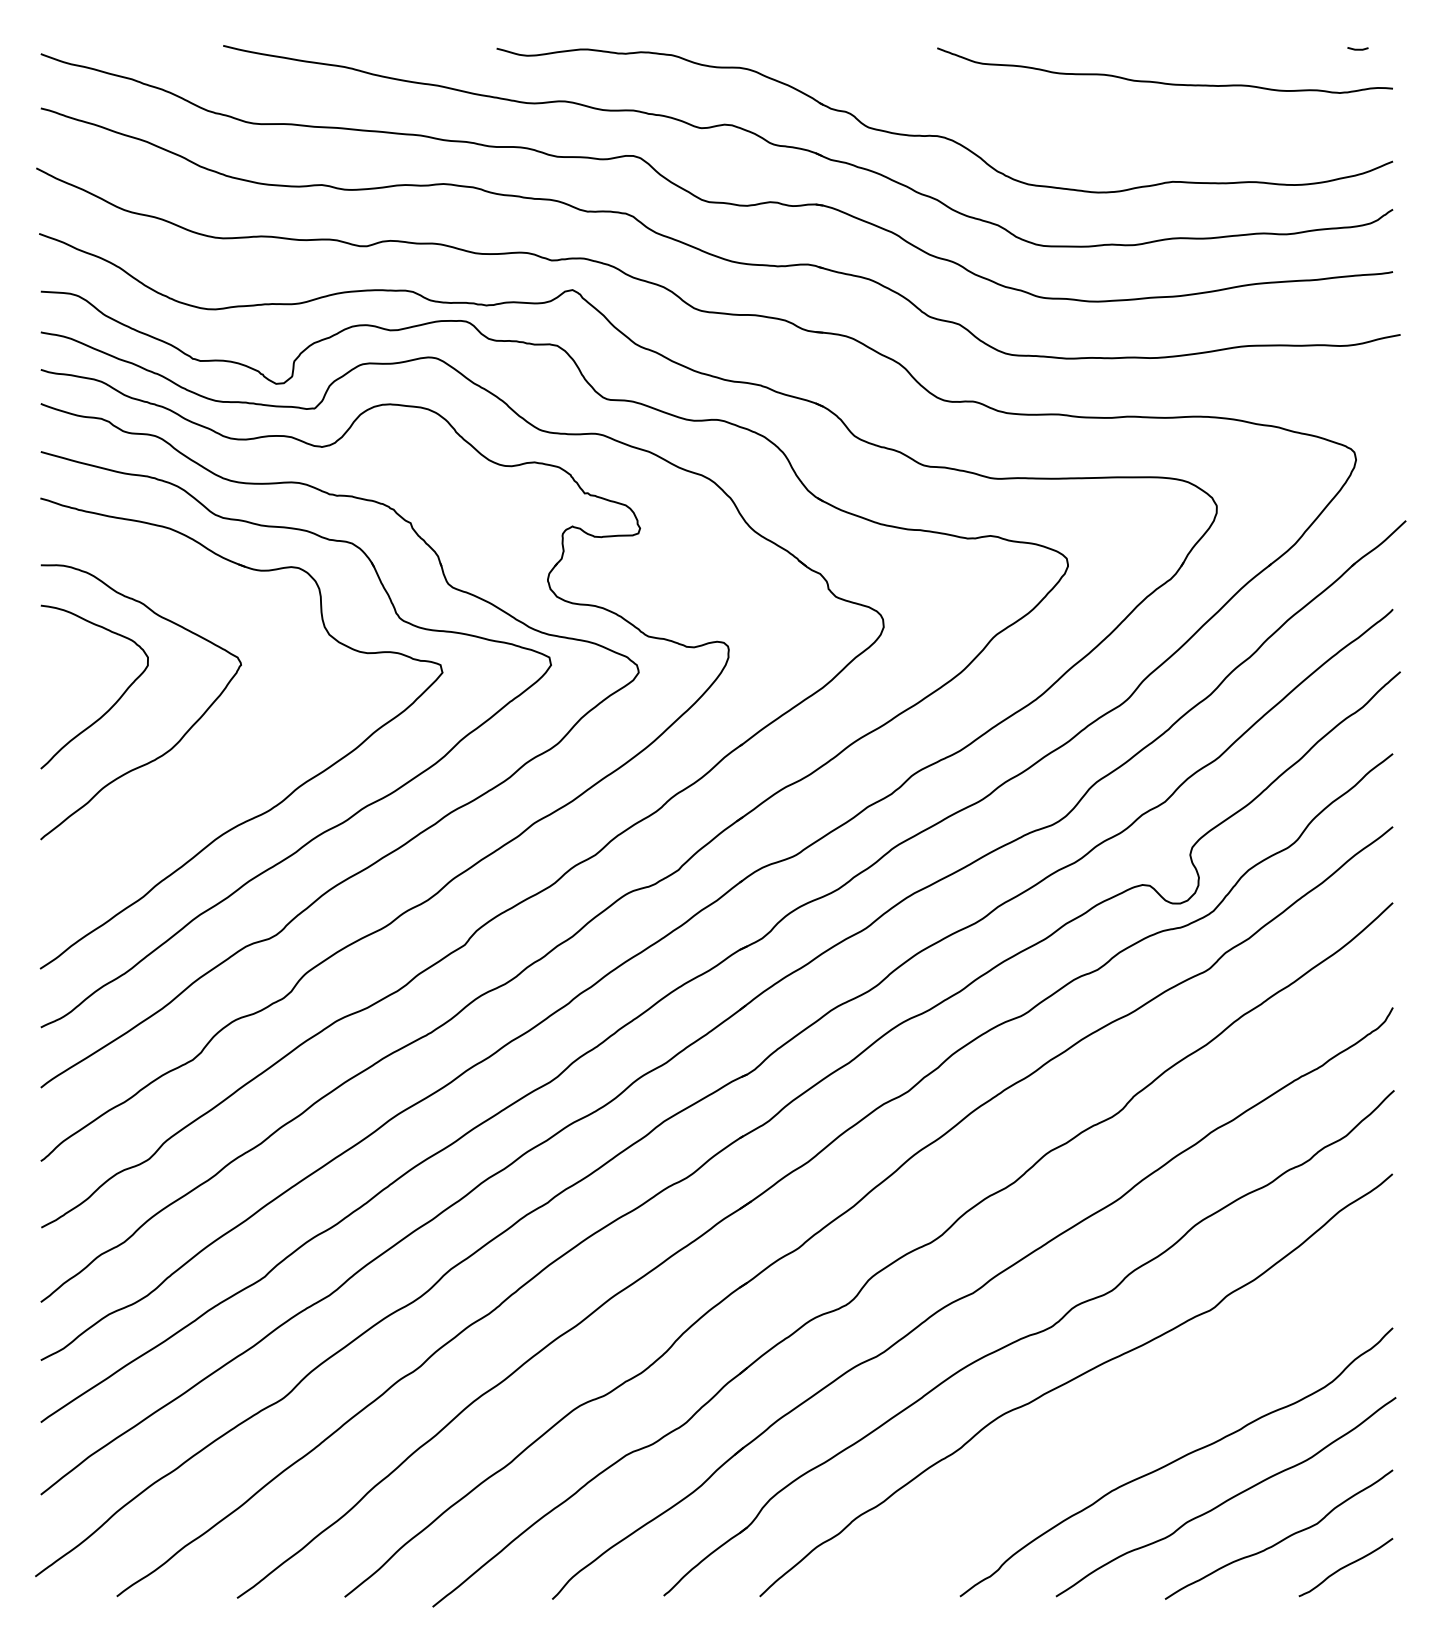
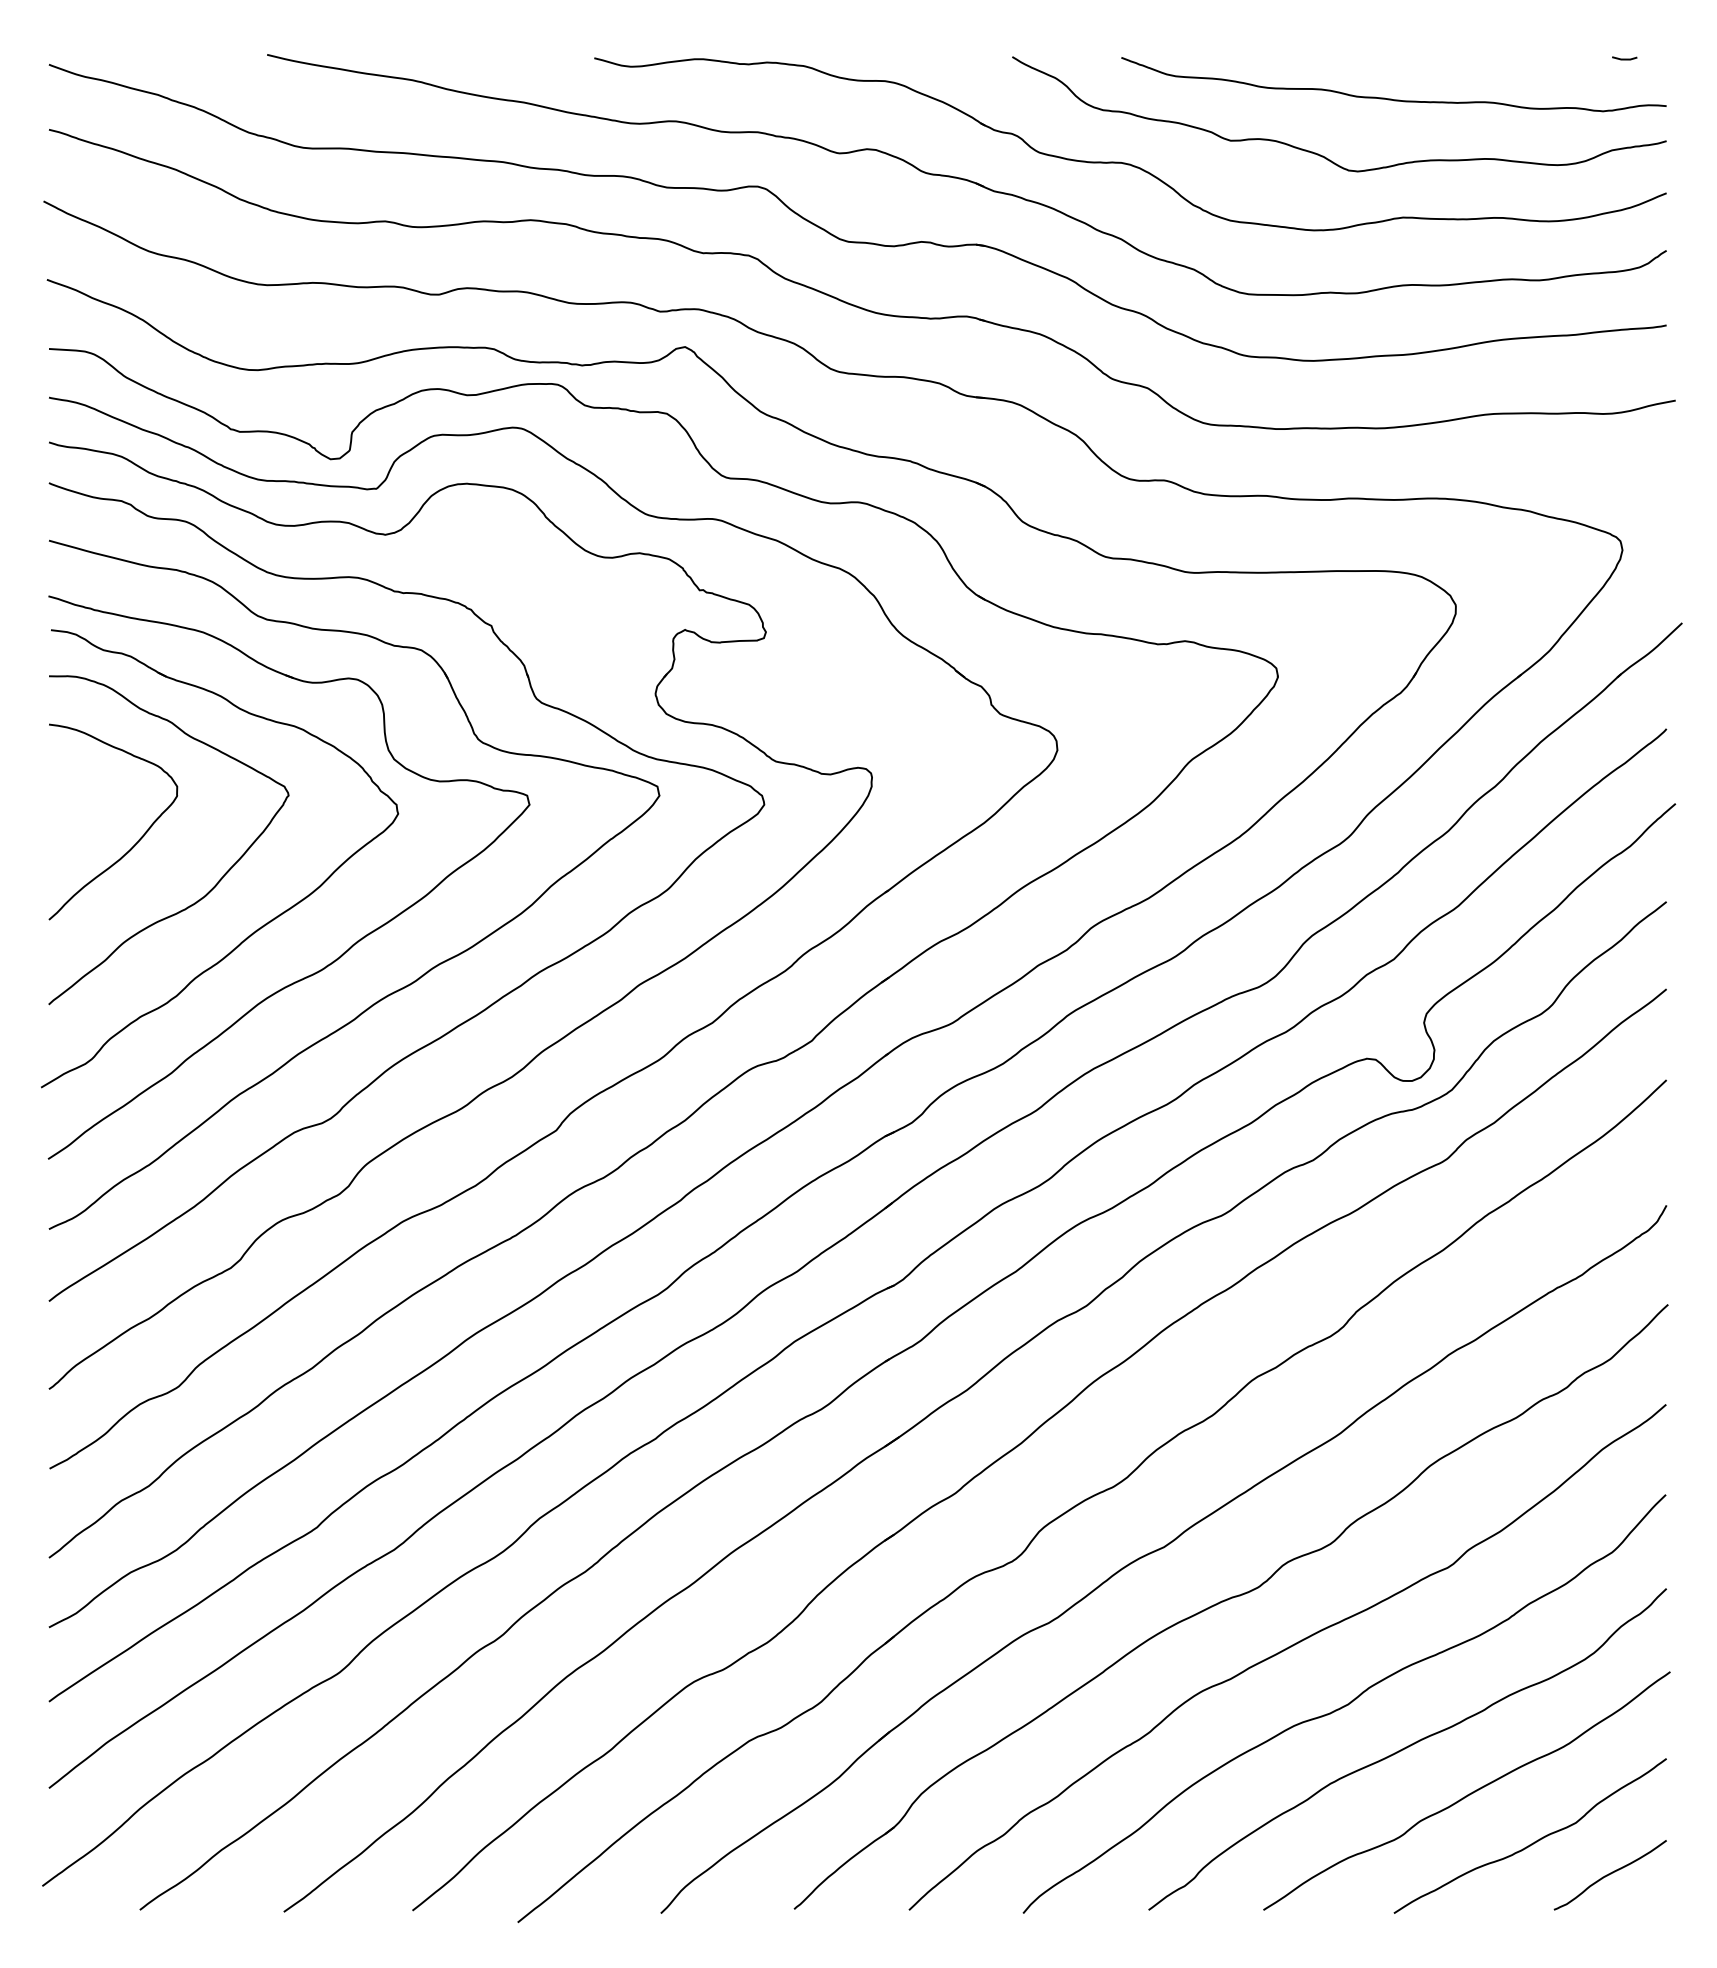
curve: (1106, 129) -> (1323, 155), added
part: (221, 771) -> (265, 923), added
curve: (1124, 1424) -> (1345, 1704), added

